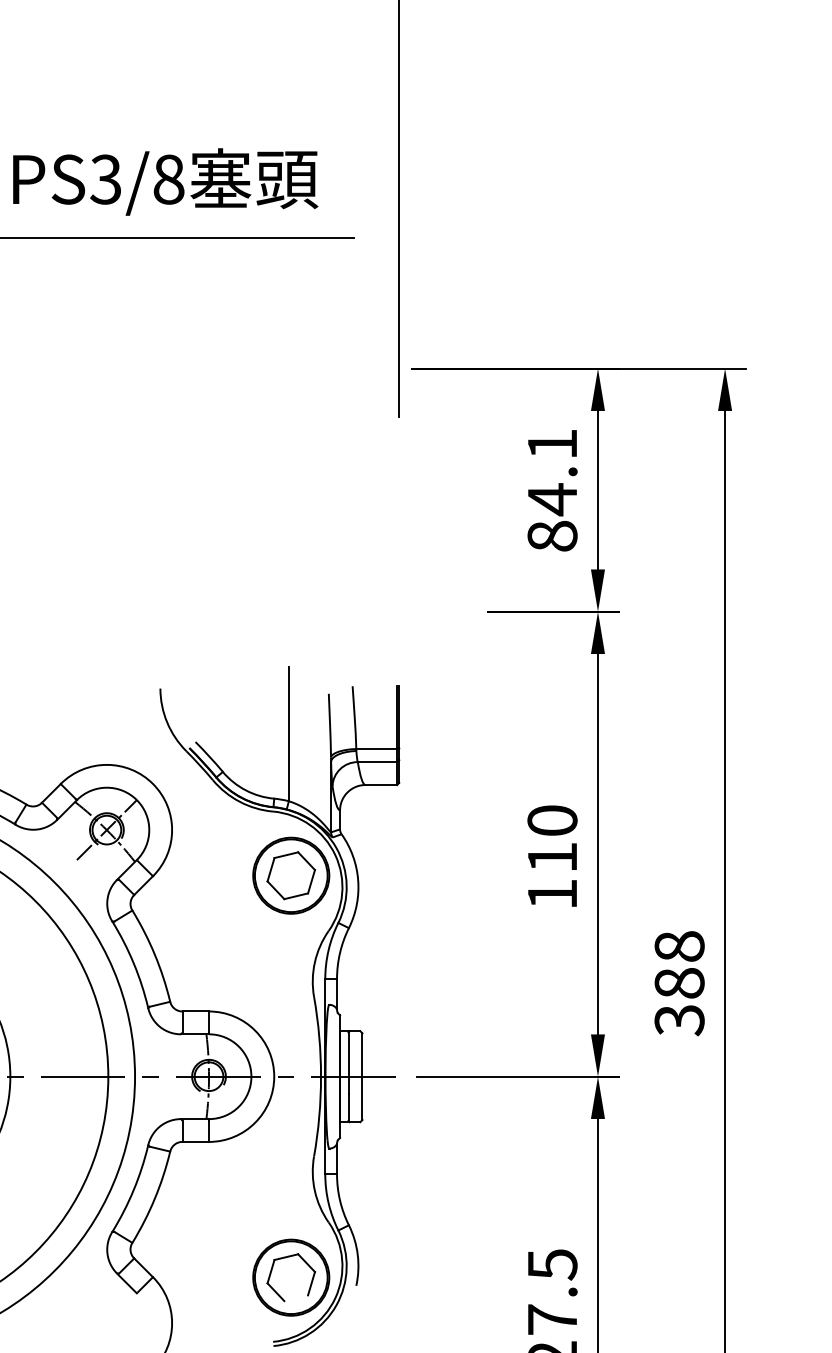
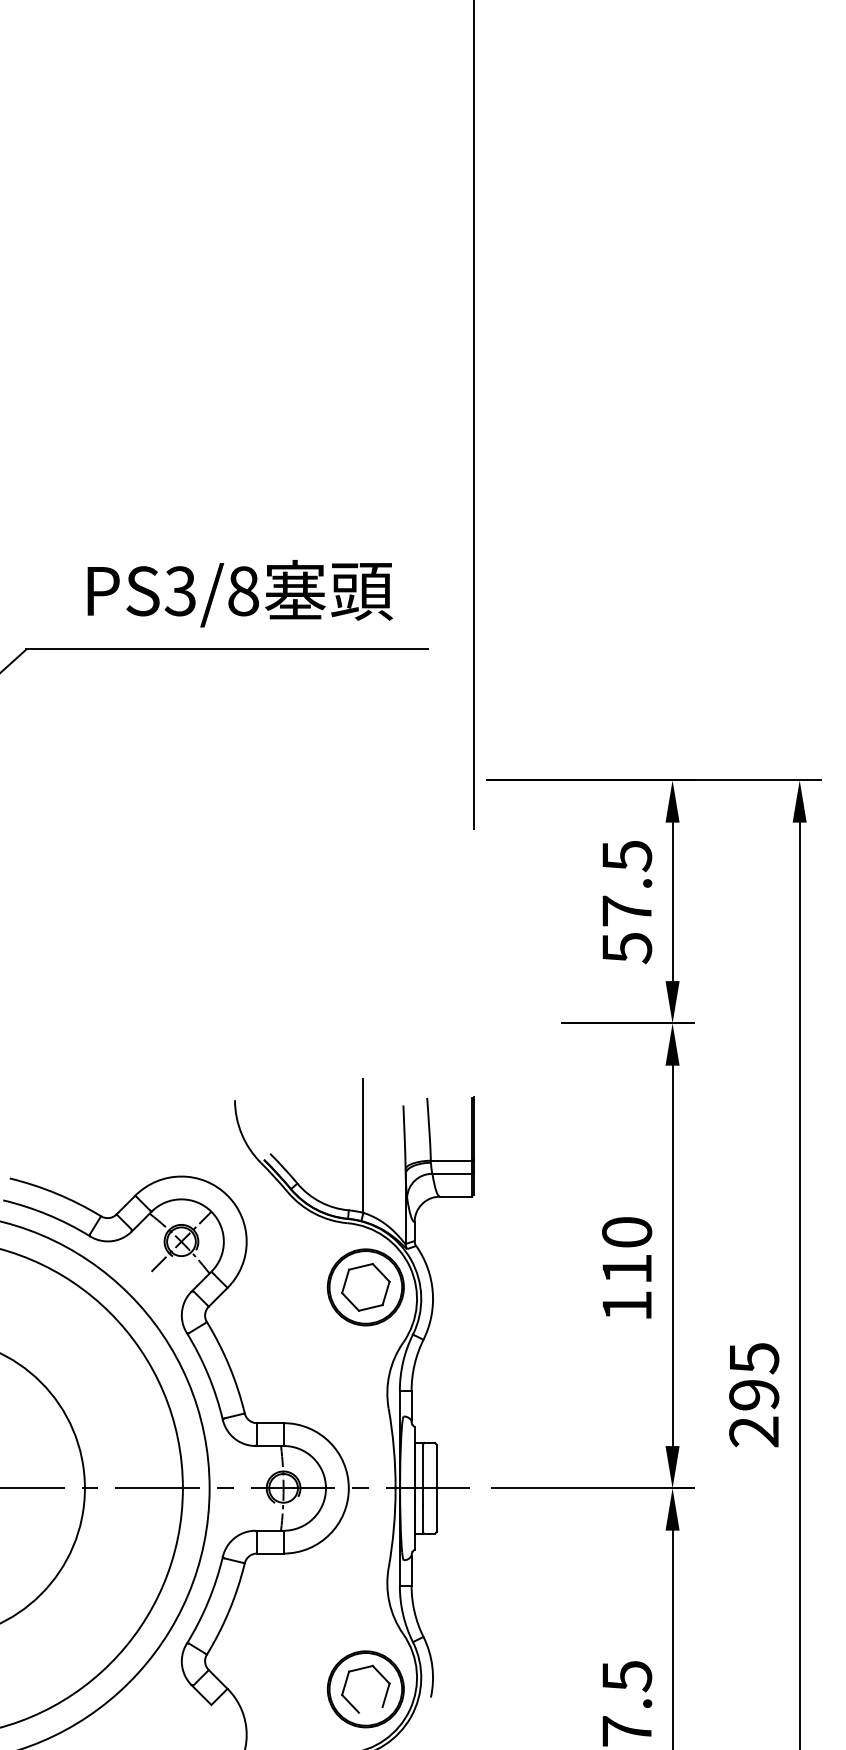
text: (552, 490) -> (627, 902), 84.1 -> 57.5
text: (679, 982) -> (754, 1394), 388 -> 295

